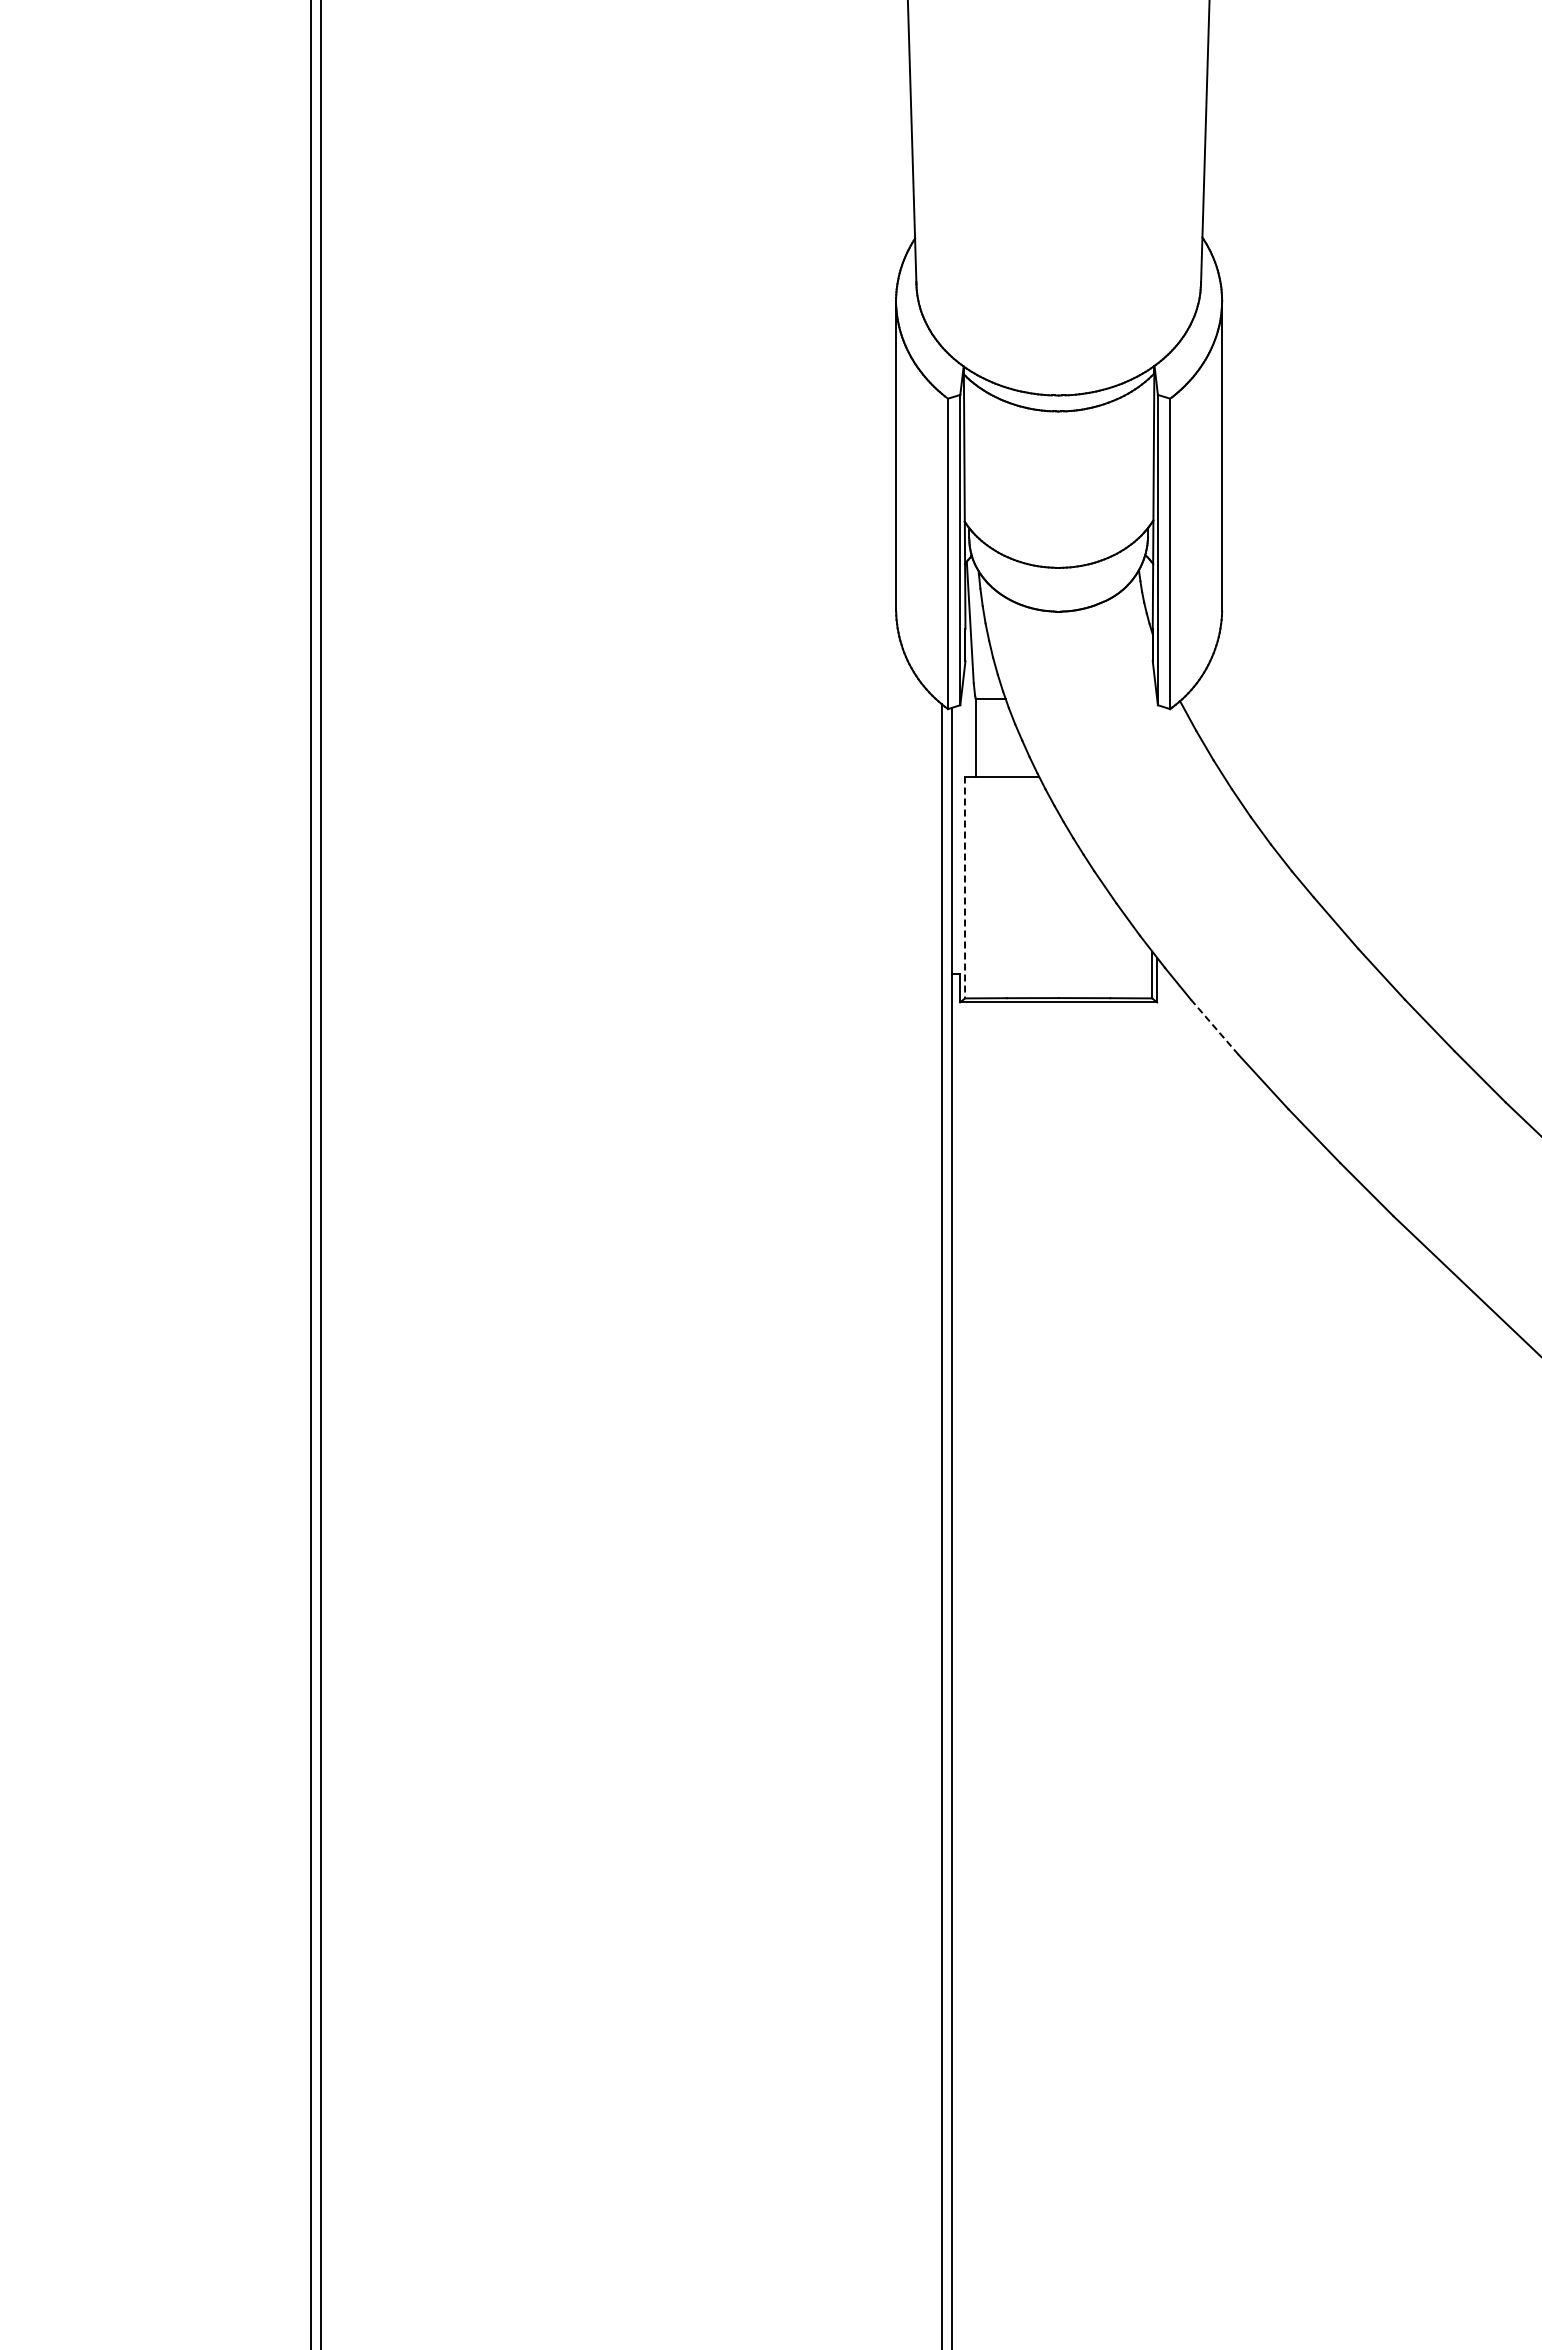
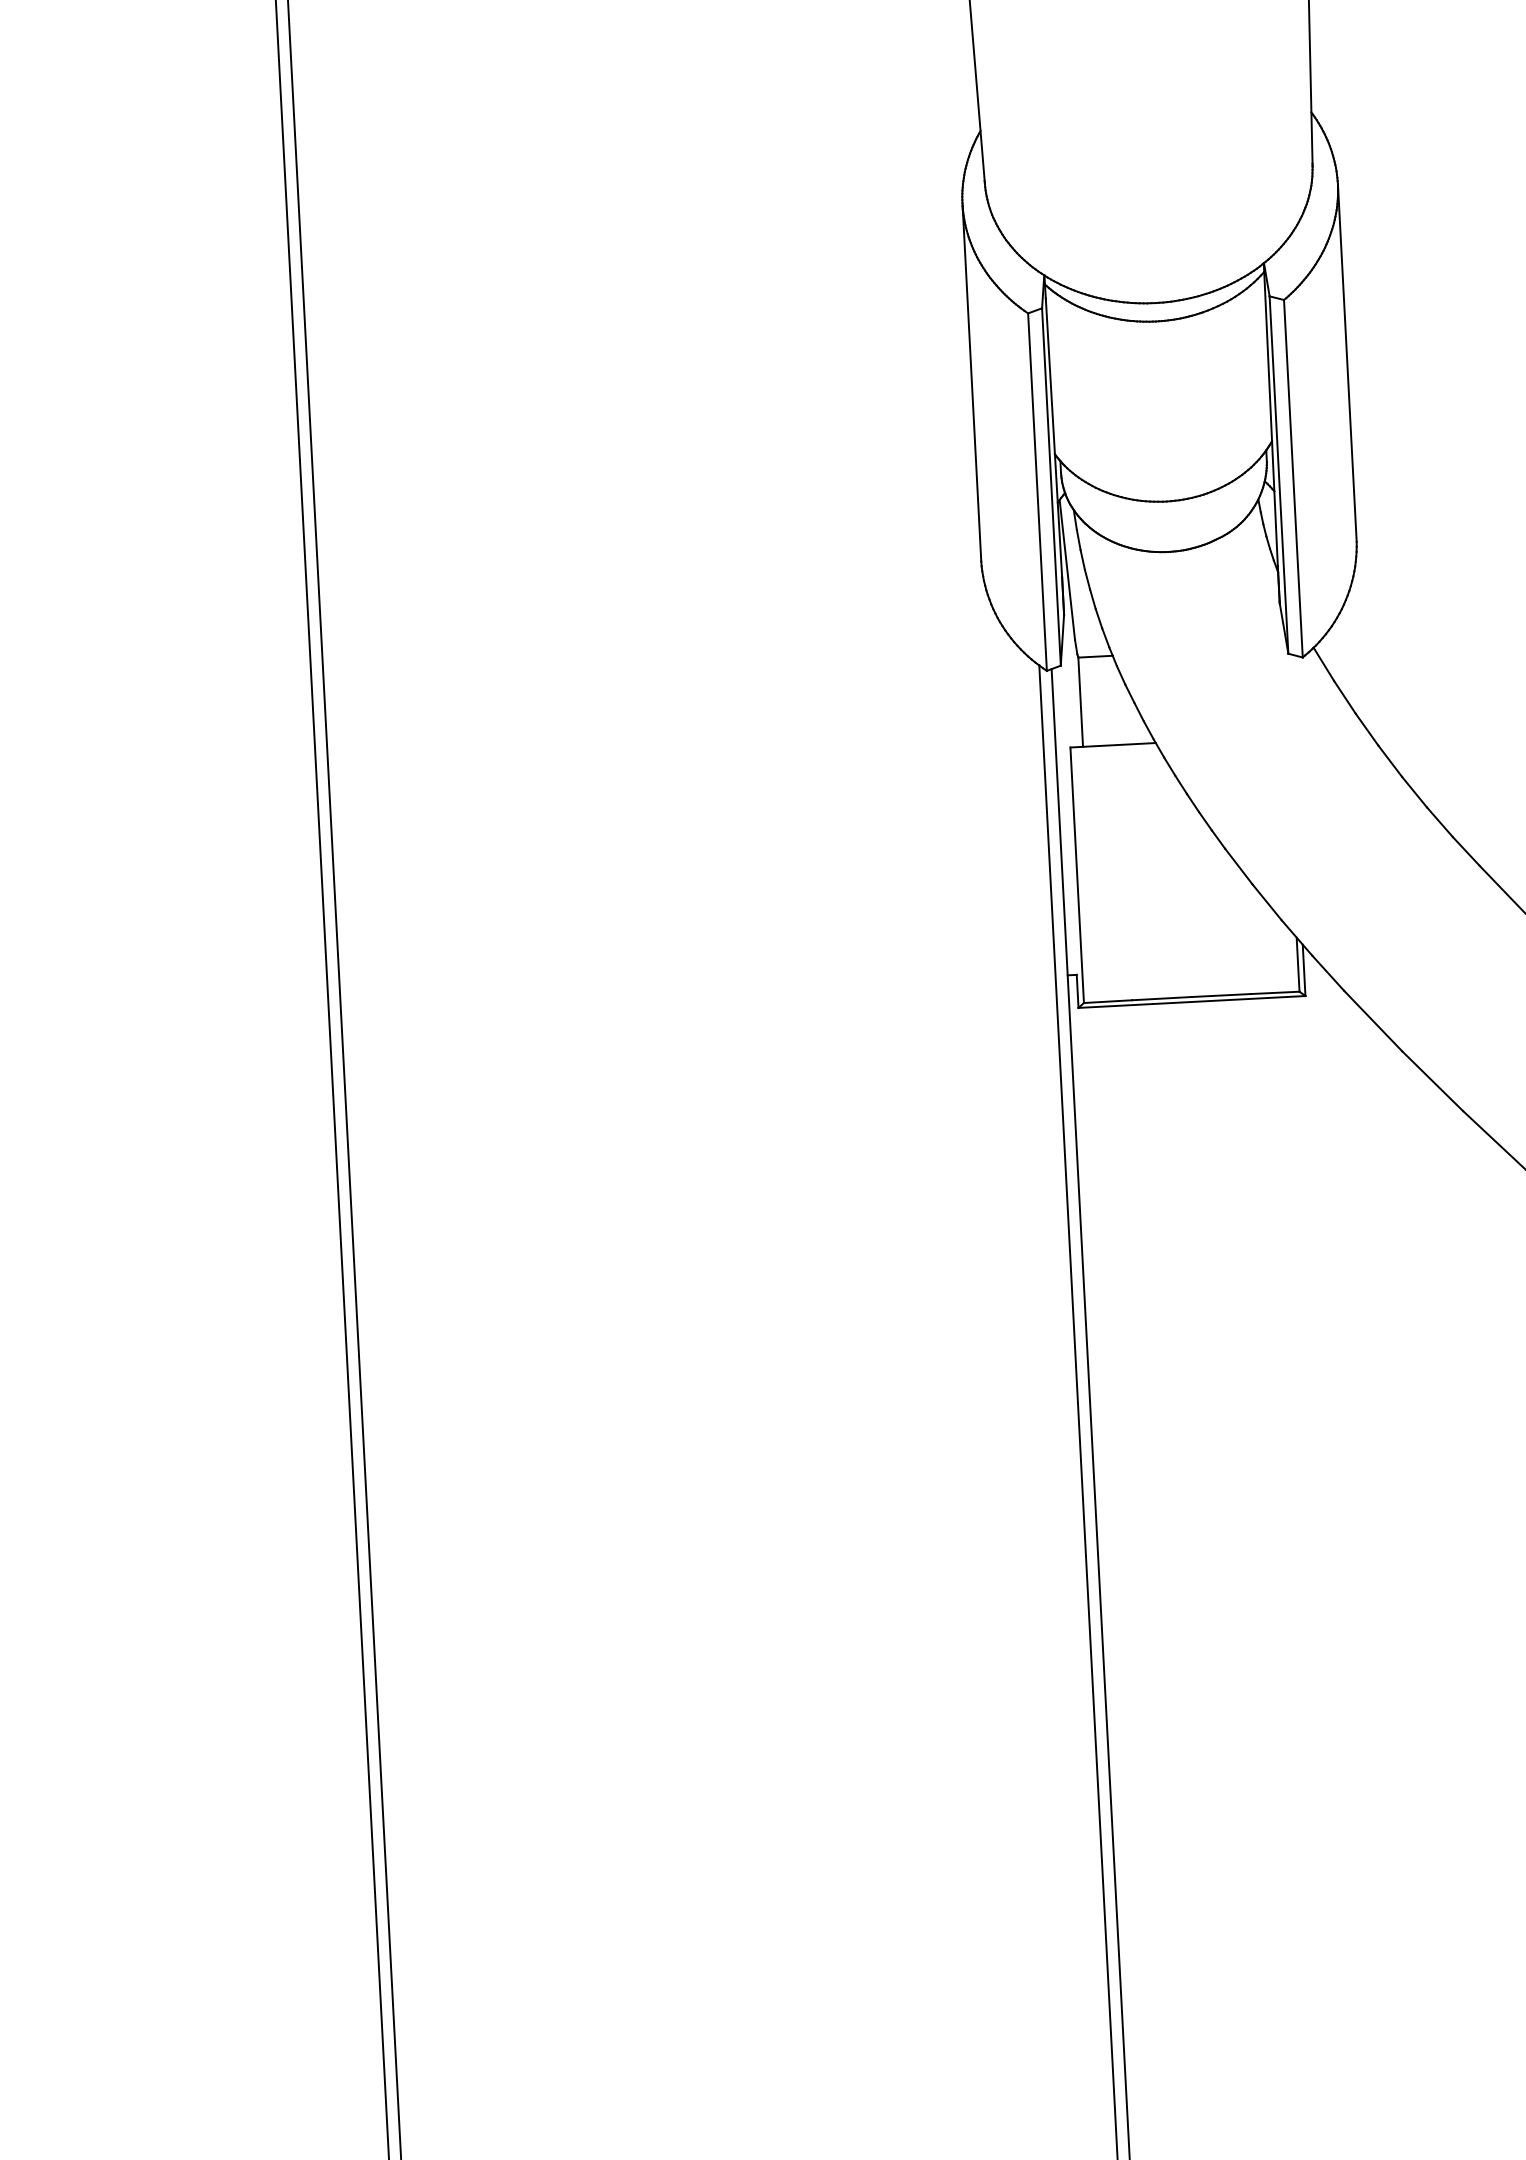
line: (964, 887) -> (1076, 875), dashed -> solid
line: (1214, 1026) -> (1372, 1020), dashed -> solid

